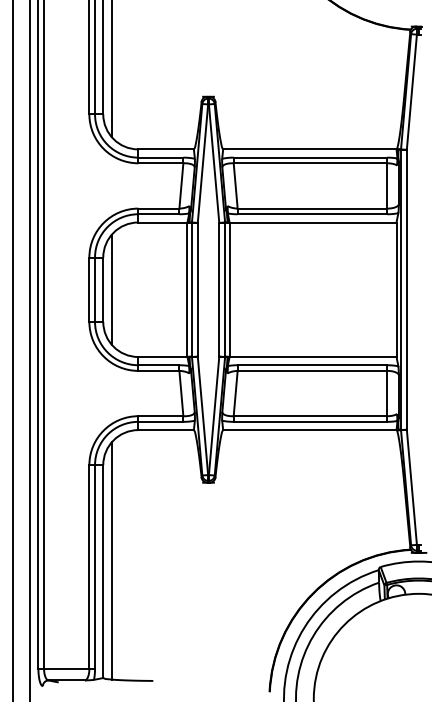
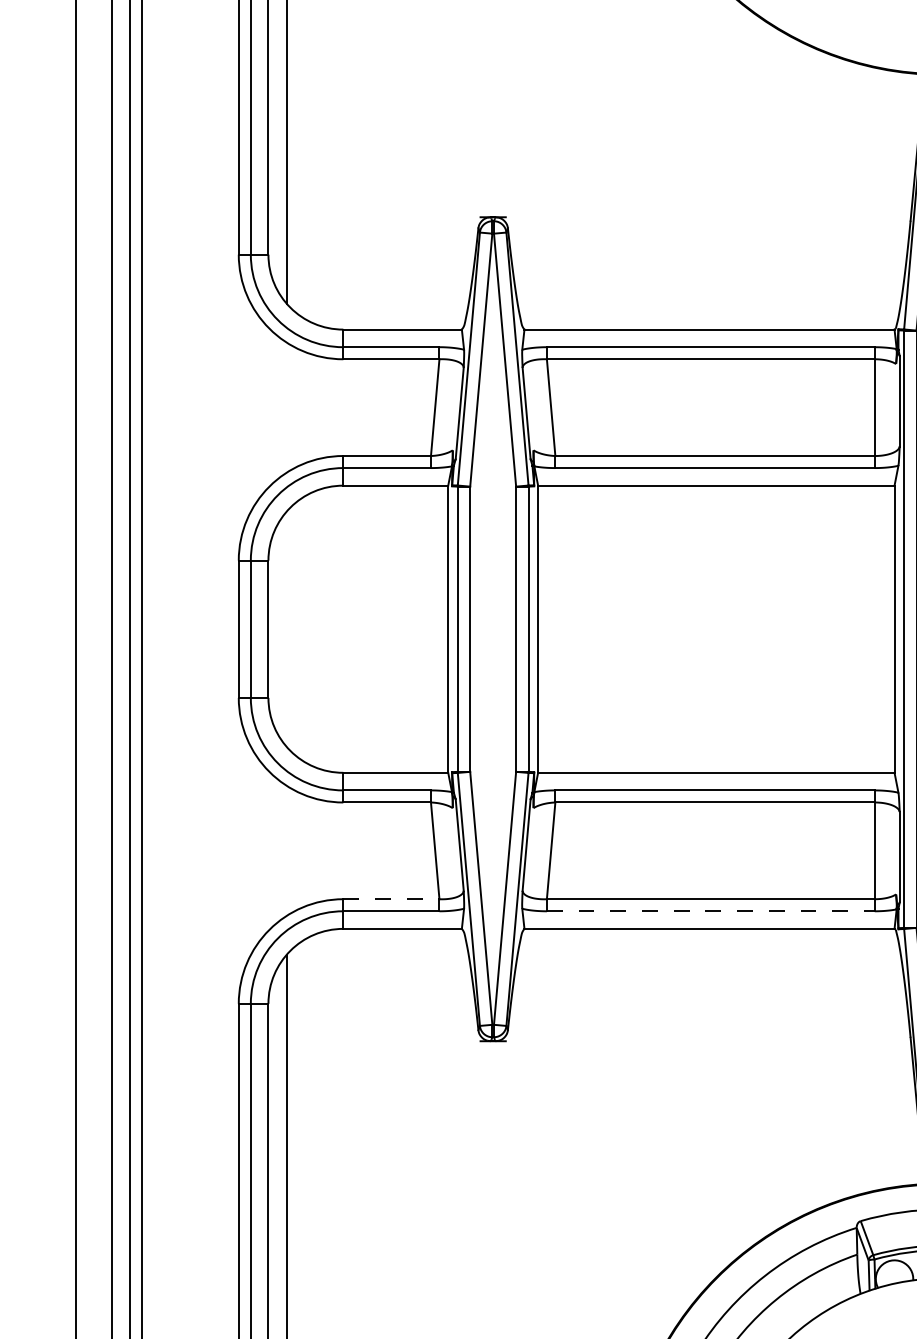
line: (112, 289) -> (288, 628), removed
line: (160, 416) -> (390, 899), solid -> dashed
line: (310, 421) -> (710, 910), solid -> dashed

